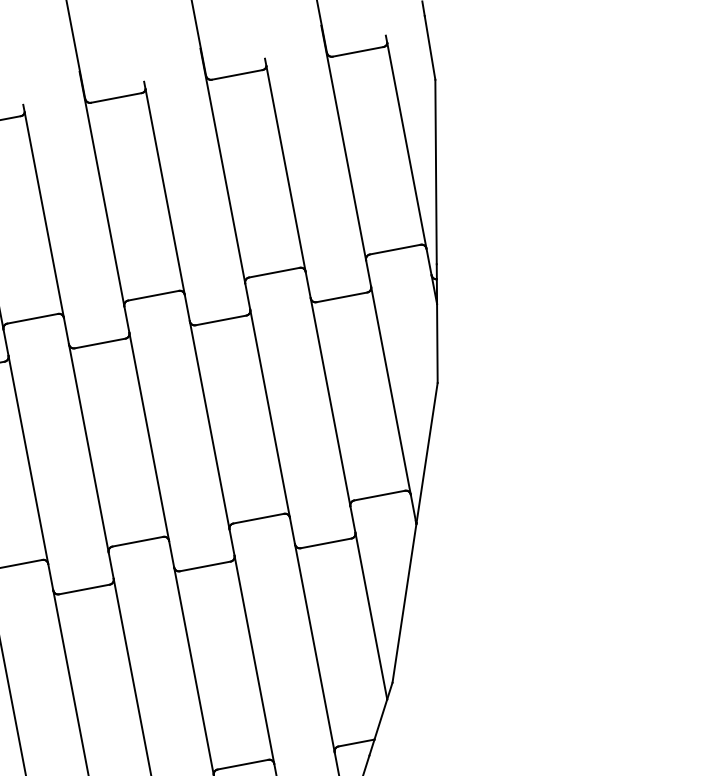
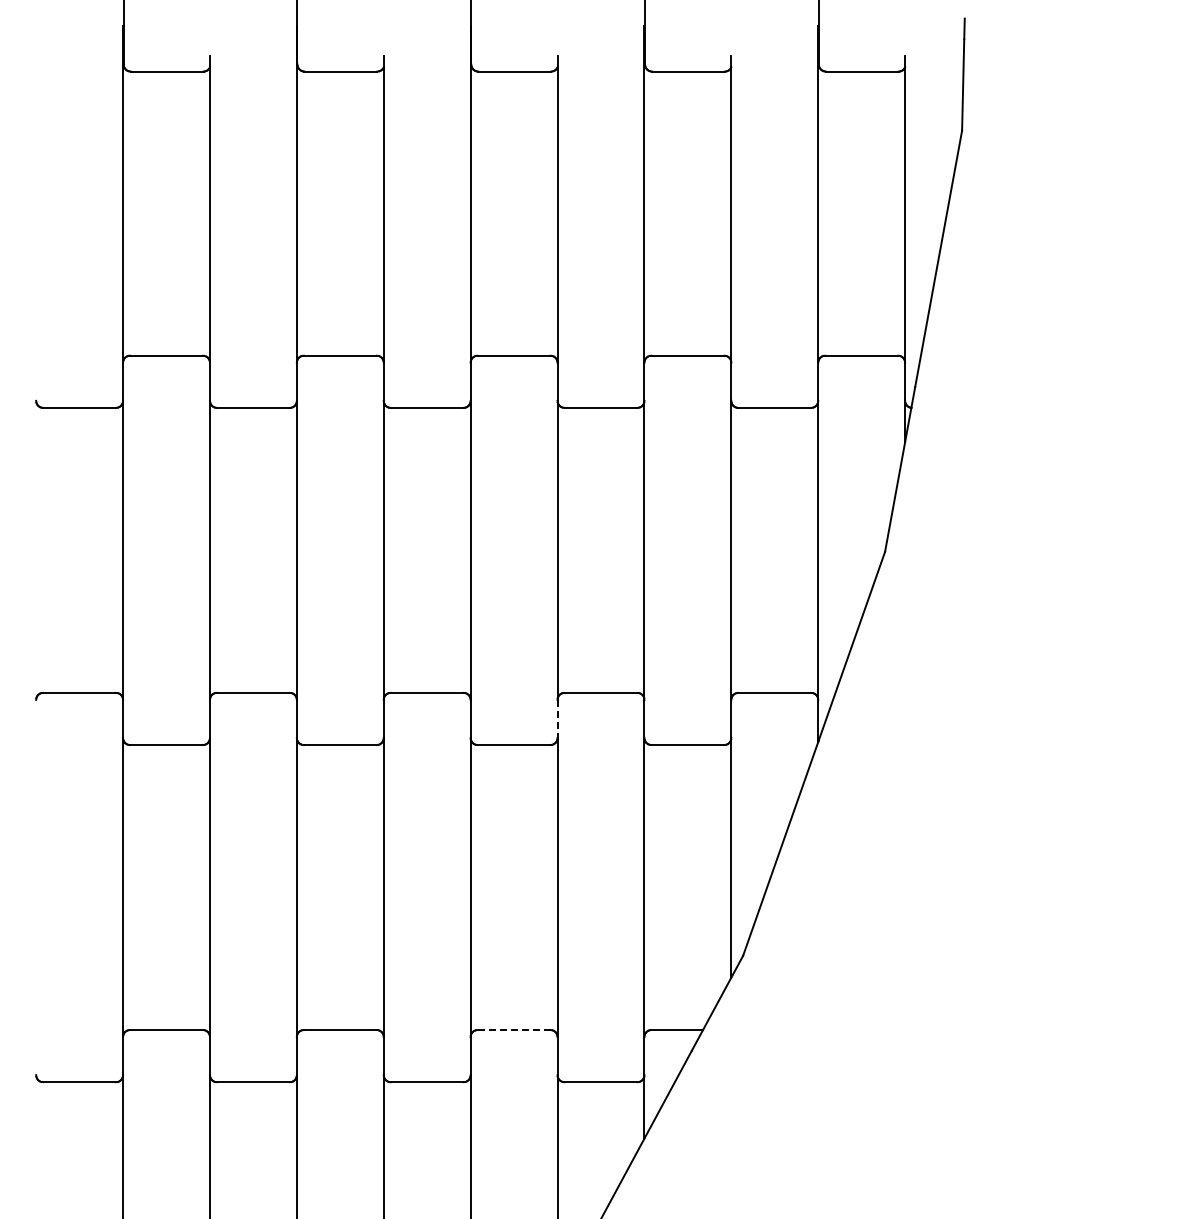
line: (232, 542) -> (557, 719), solid -> dashed
line: (242, 765) -> (513, 1030), solid -> dashed

